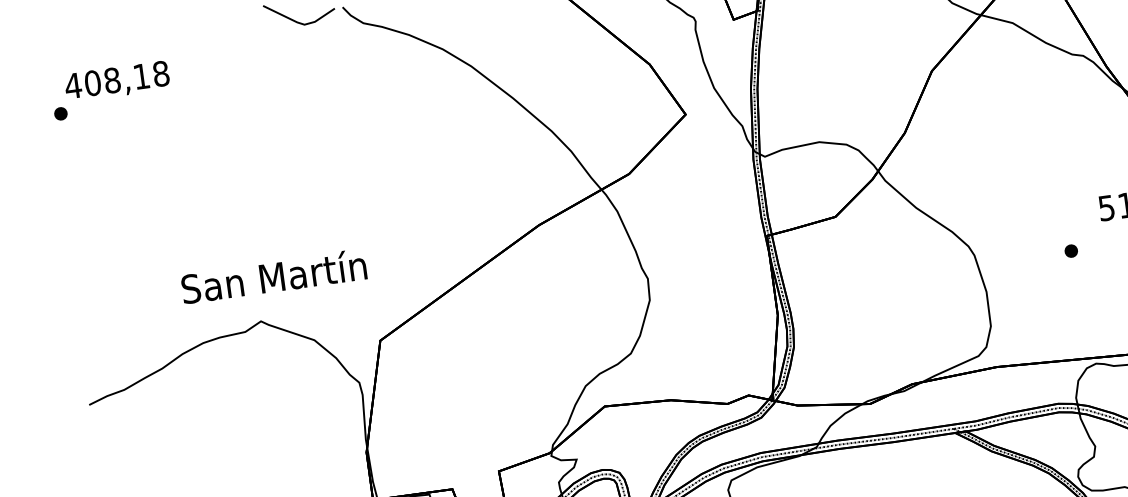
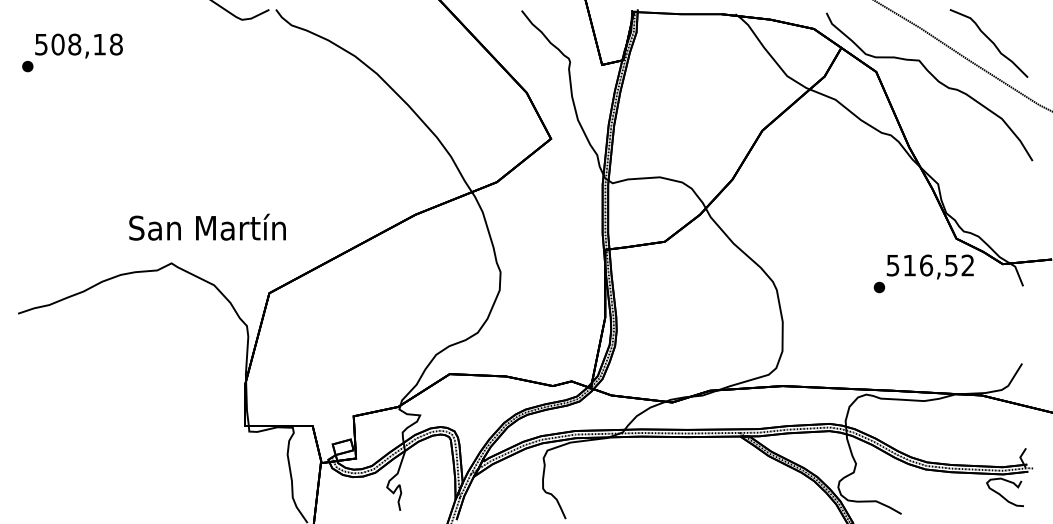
text: (73, 85) -> (41, 44), 408,18 -> 508,18
part: (1071, 251) -> (879, 287), moved
text: (273, 275) -> (207, 226), moved

